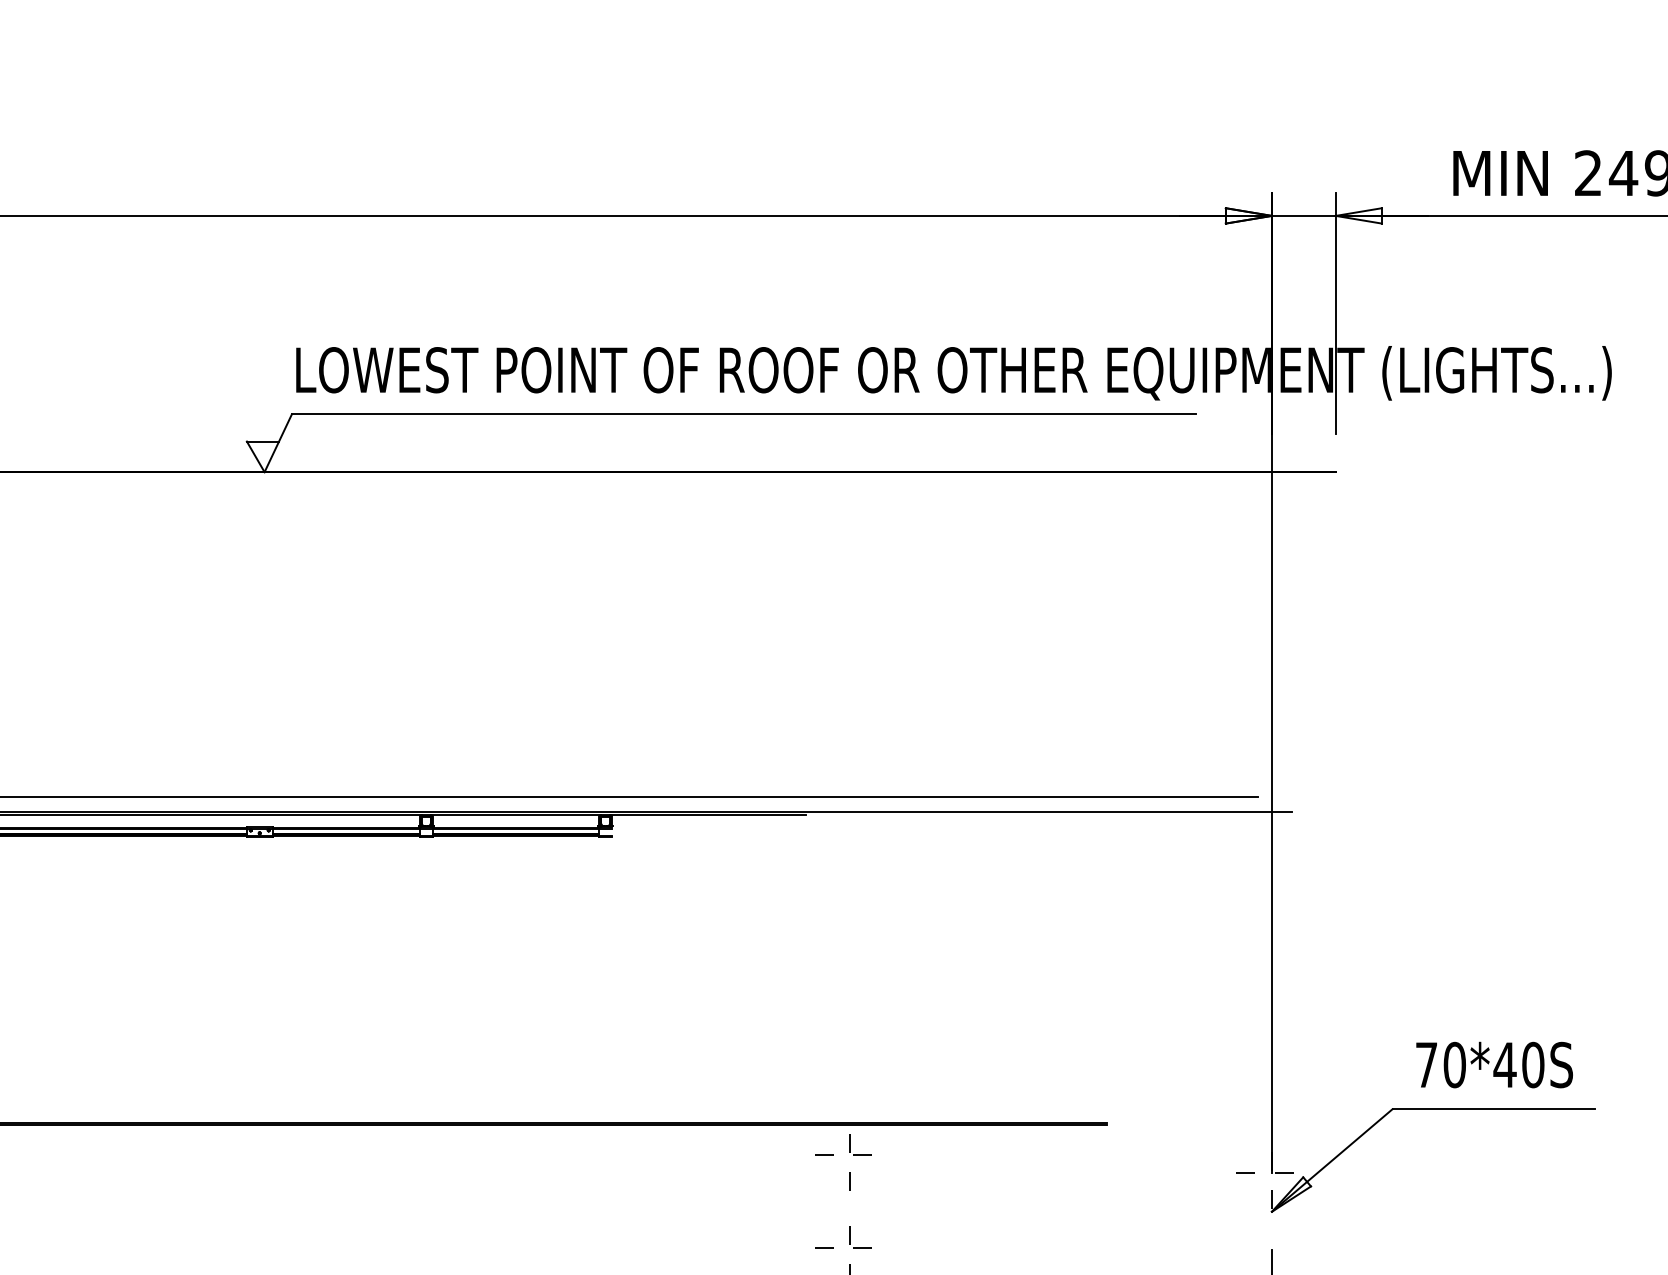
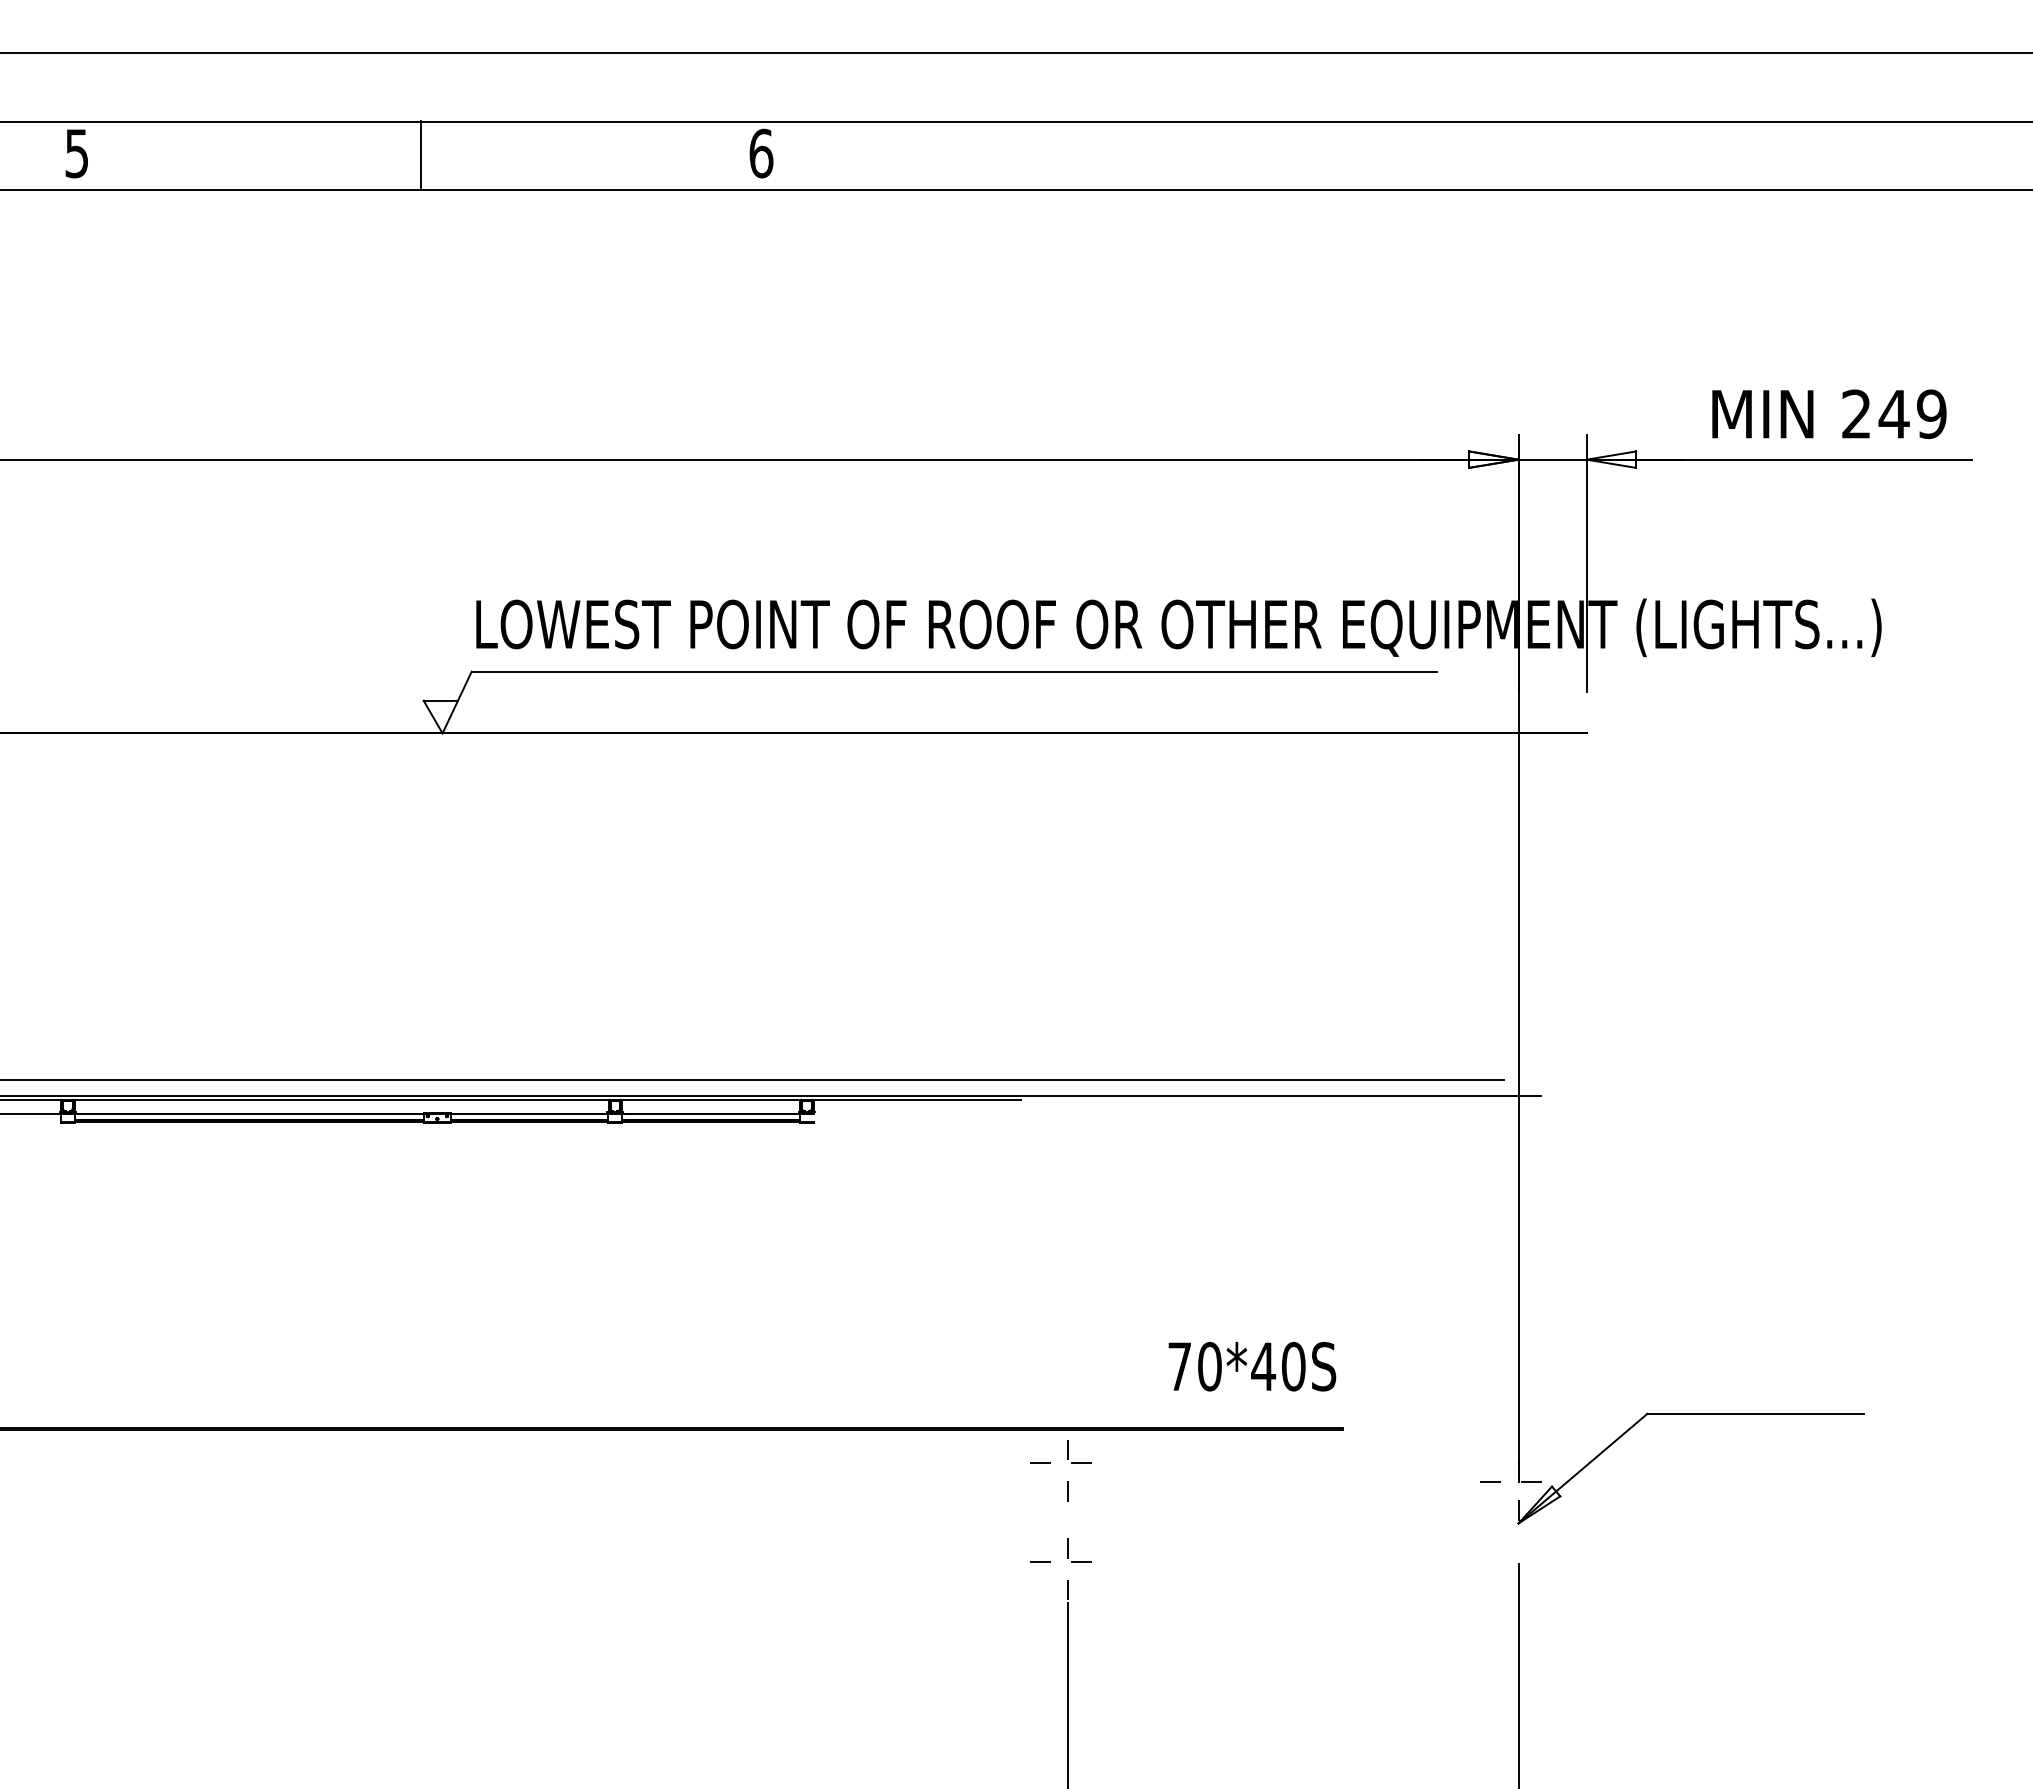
text: (1494, 1064) -> (1252, 1366), moved

